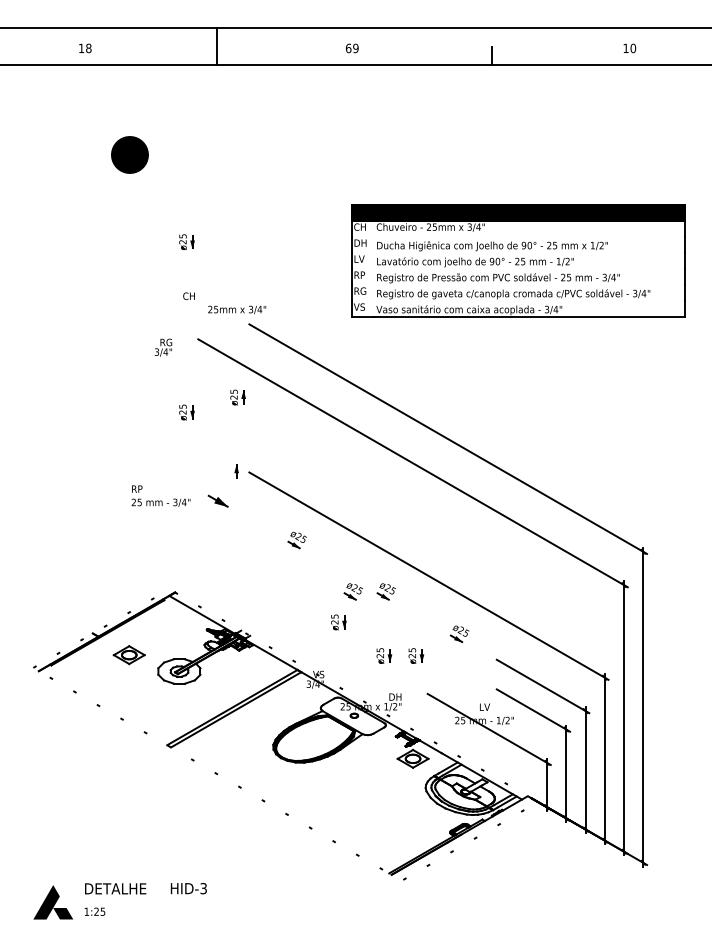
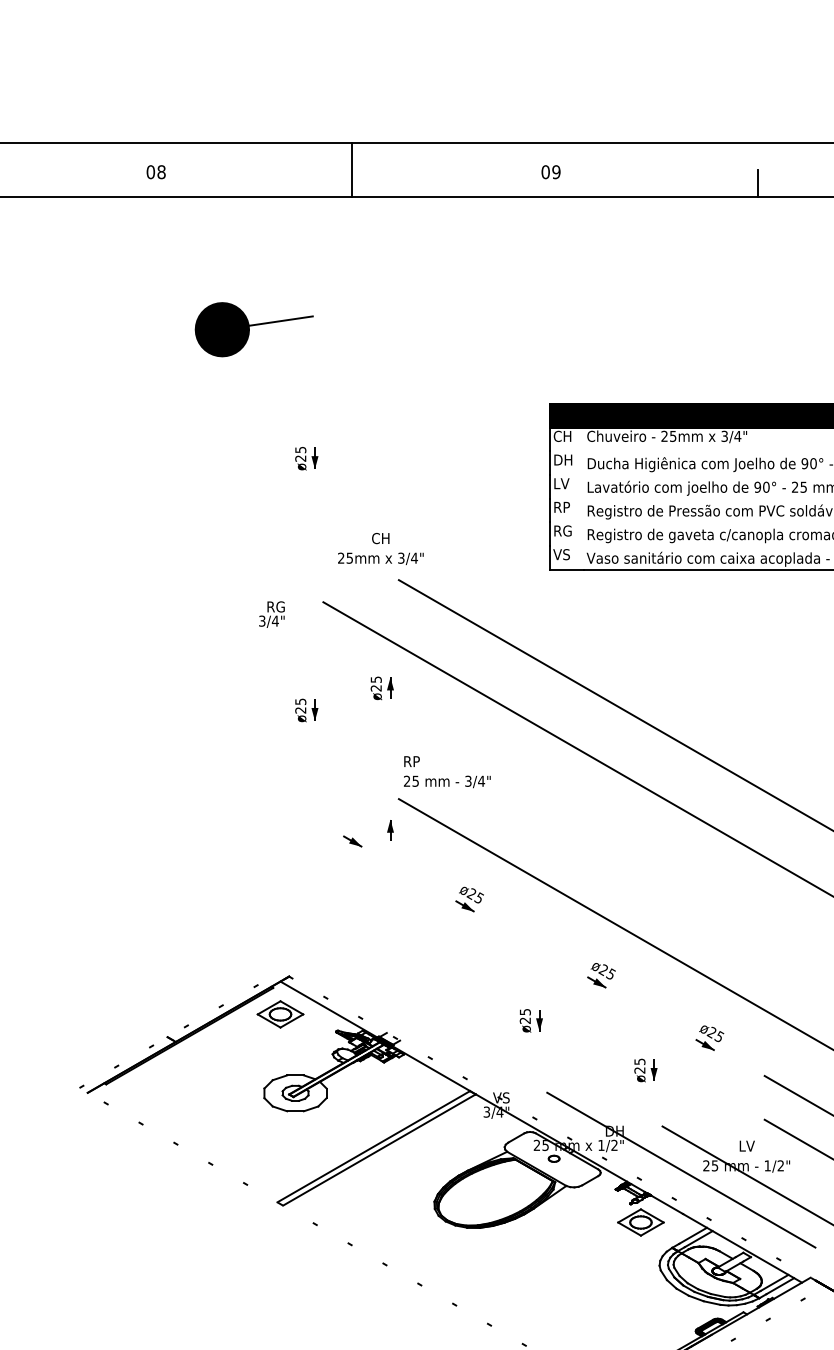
text: (348, 47) -> (545, 170), 69 -> 09
text: (81, 48) -> (150, 172), 18 -> 08
line: (169, 148) -> (280, 320), added
text: (188, 295) -> (379, 537), moved
part: (236, 471) -> (390, 830), moved
text: (160, 495) -> (446, 771), moved
part: (217, 500) -> (351, 840), size x0.62
part: (352, 591) -> (551, 975), removed
part: (128, 655) -> (279, 1014), moved
part: (384, 655) -> (598, 1069), removed
line: (440, 723) -> (681, 1170), added

